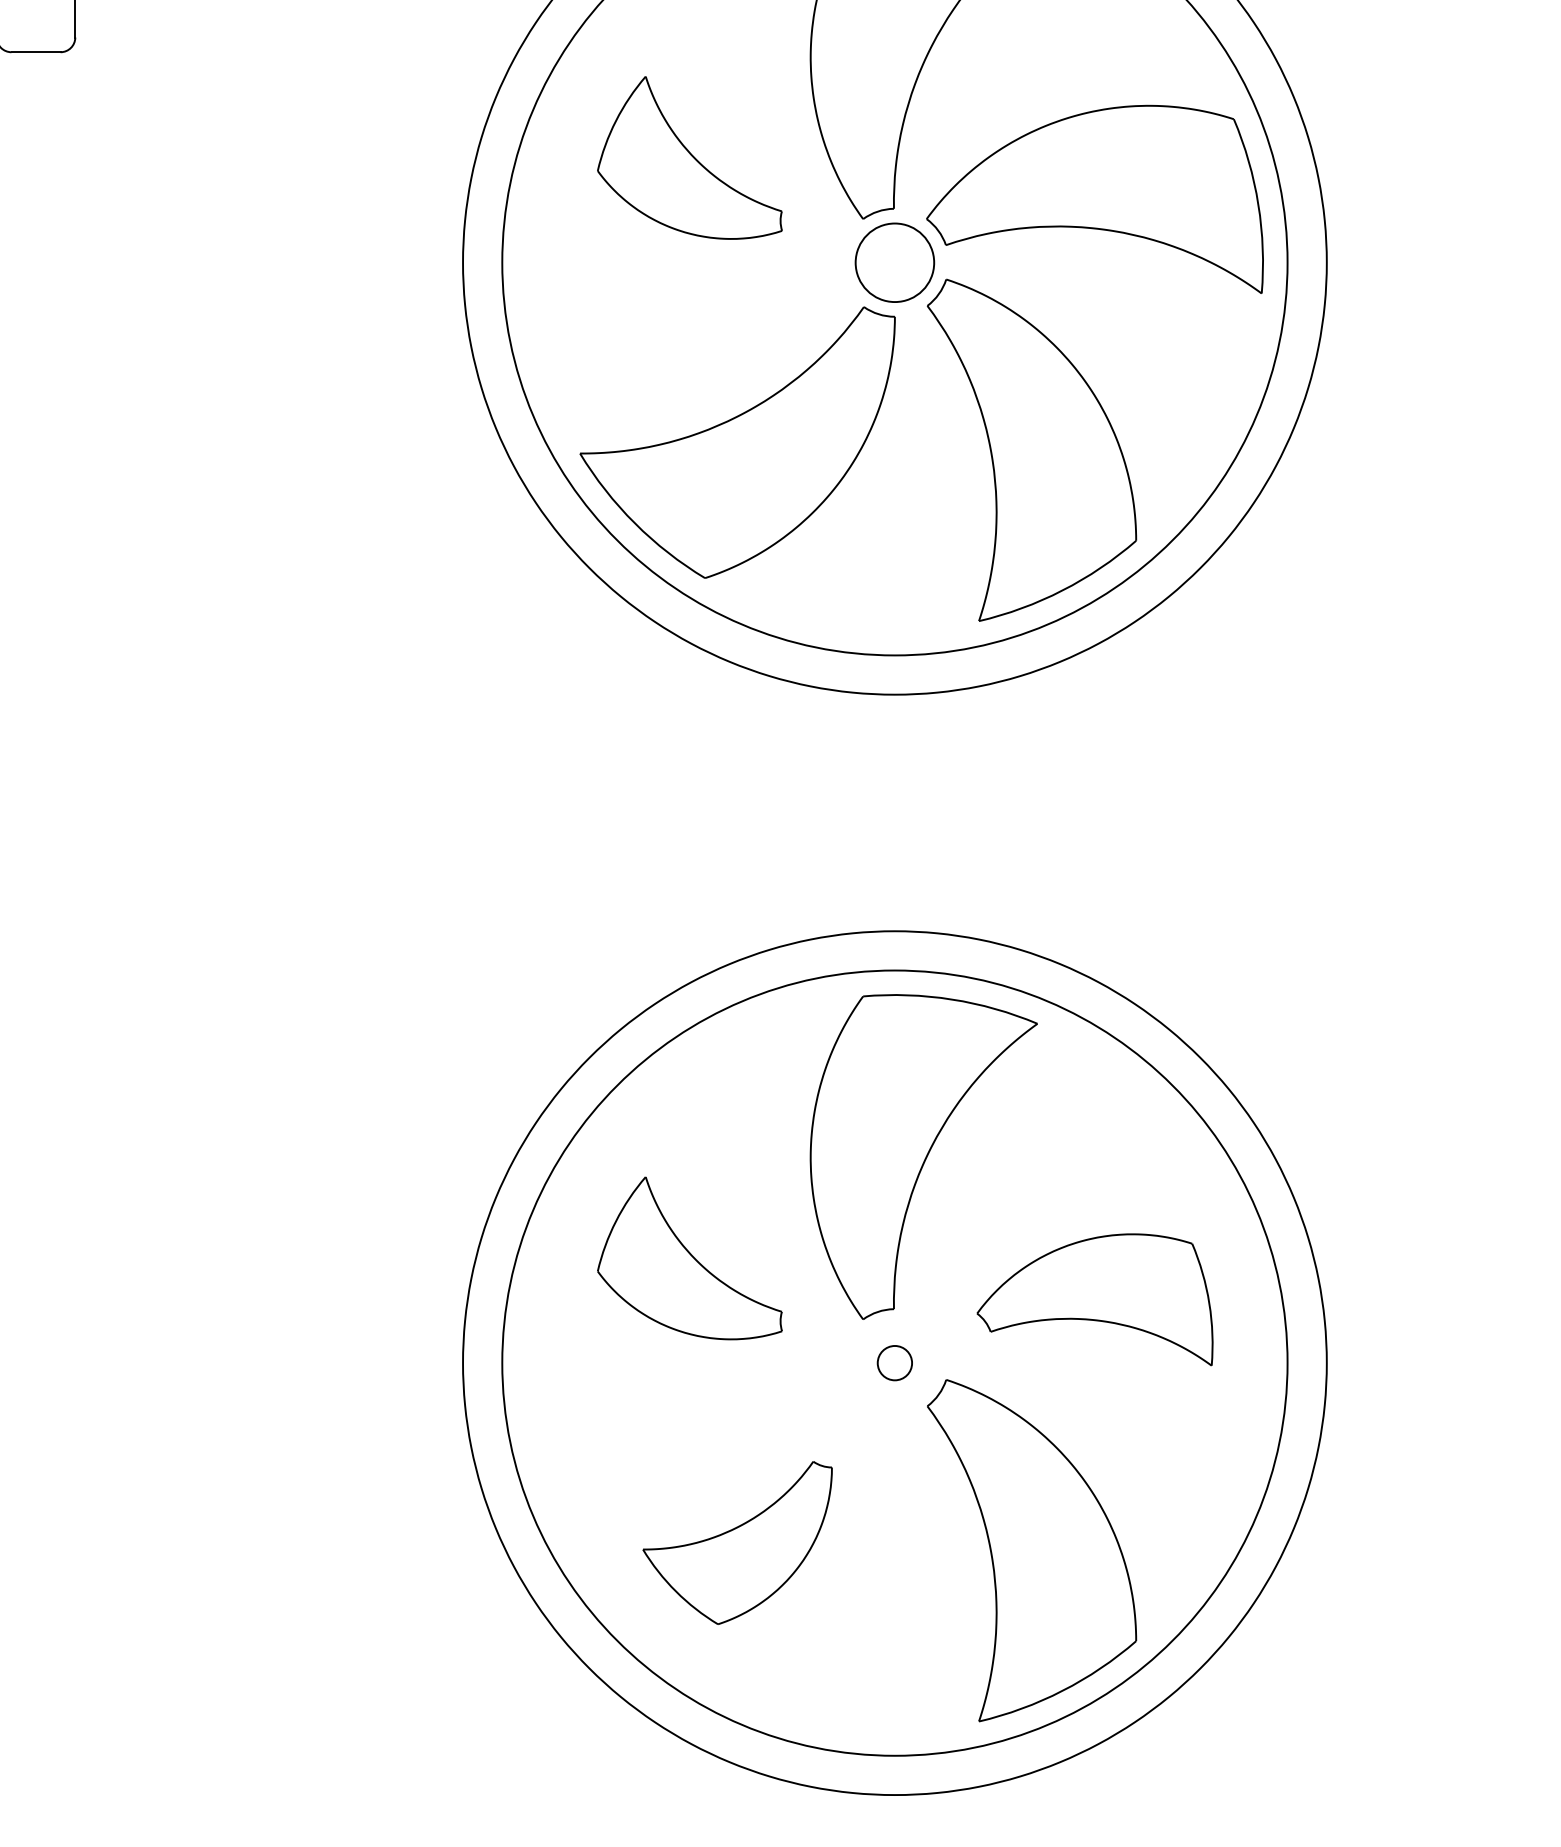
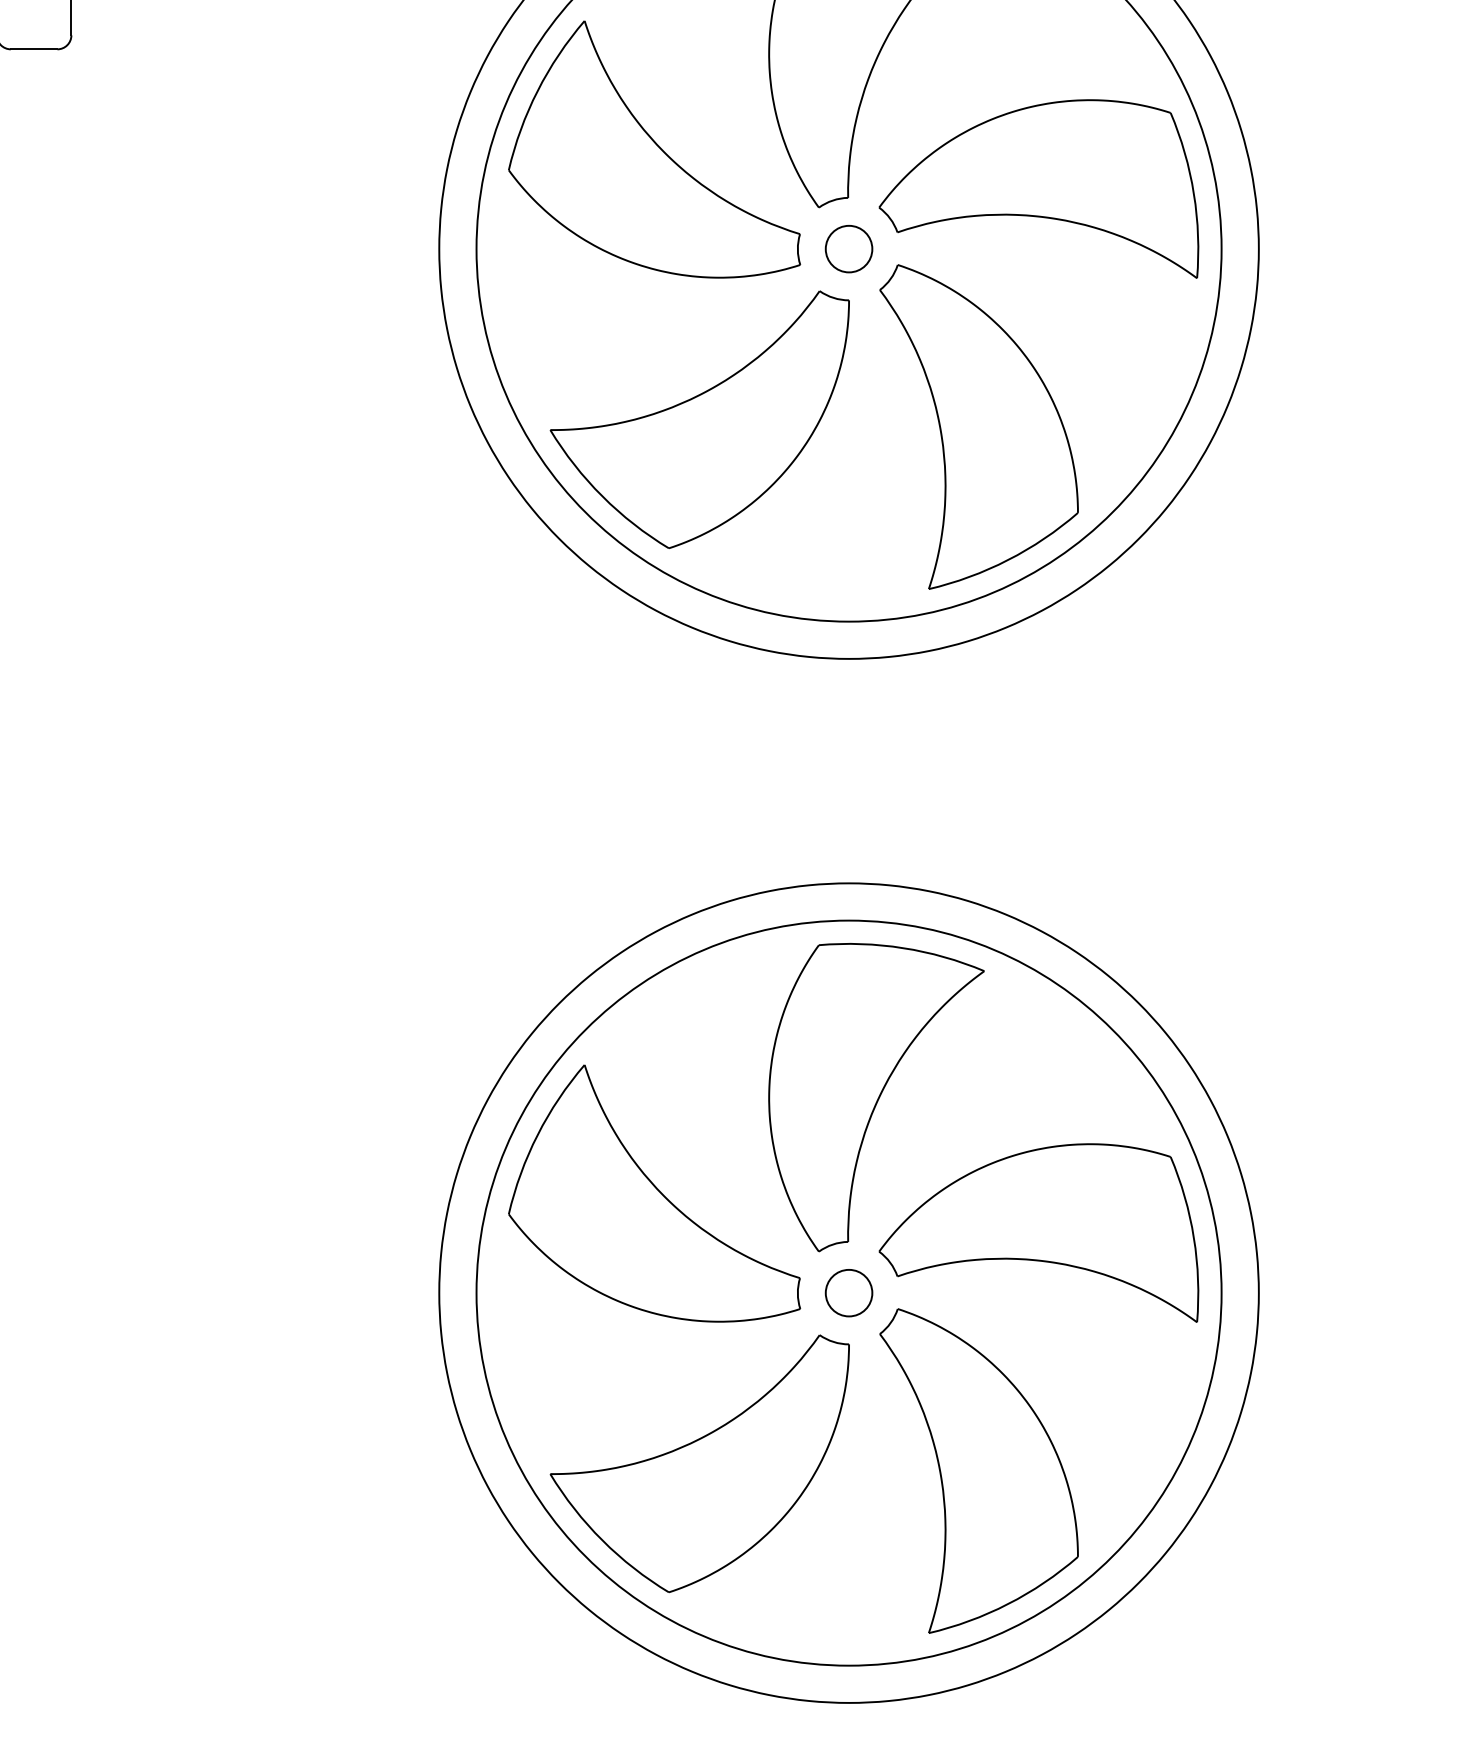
part: (689, 157) -> (654, 149), size x1.67
circle: (894, 262) -> (848, 248), size x0.62
part: (689, 1258) -> (654, 1193), size x1.67
part: (1094, 1299) -> (1038, 1232), size x1.43
circle: (894, 1362) -> (848, 1292), size x1.43
part: (737, 1542) -> (699, 1463), size x1.67

